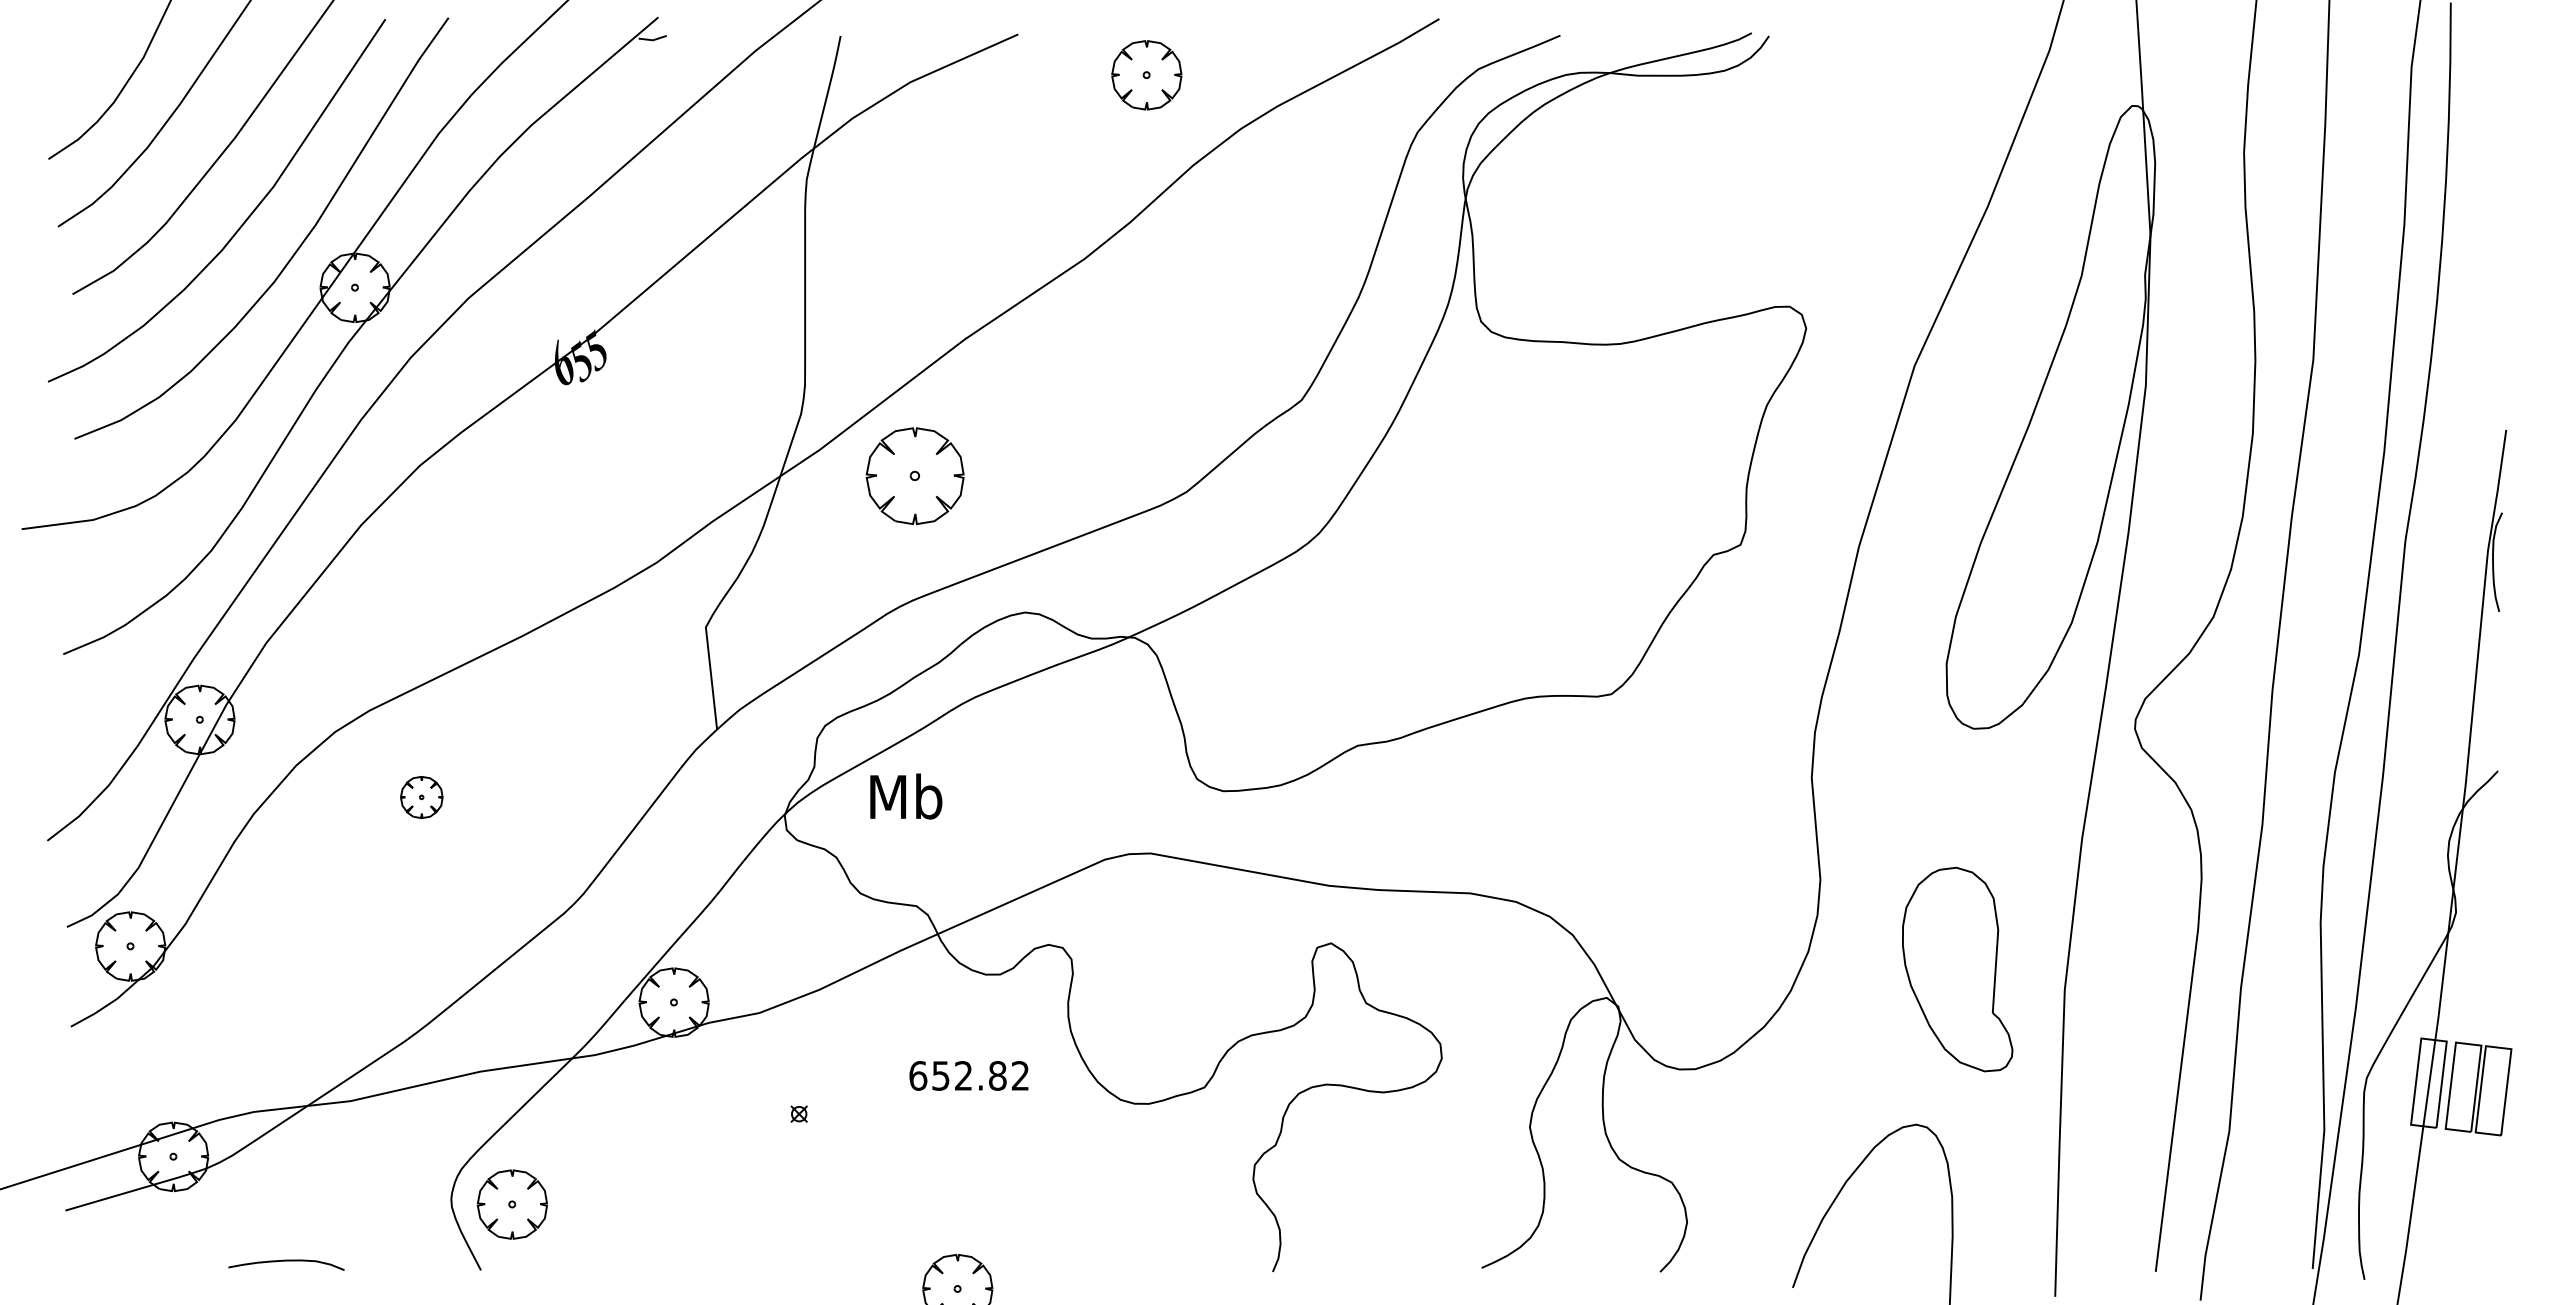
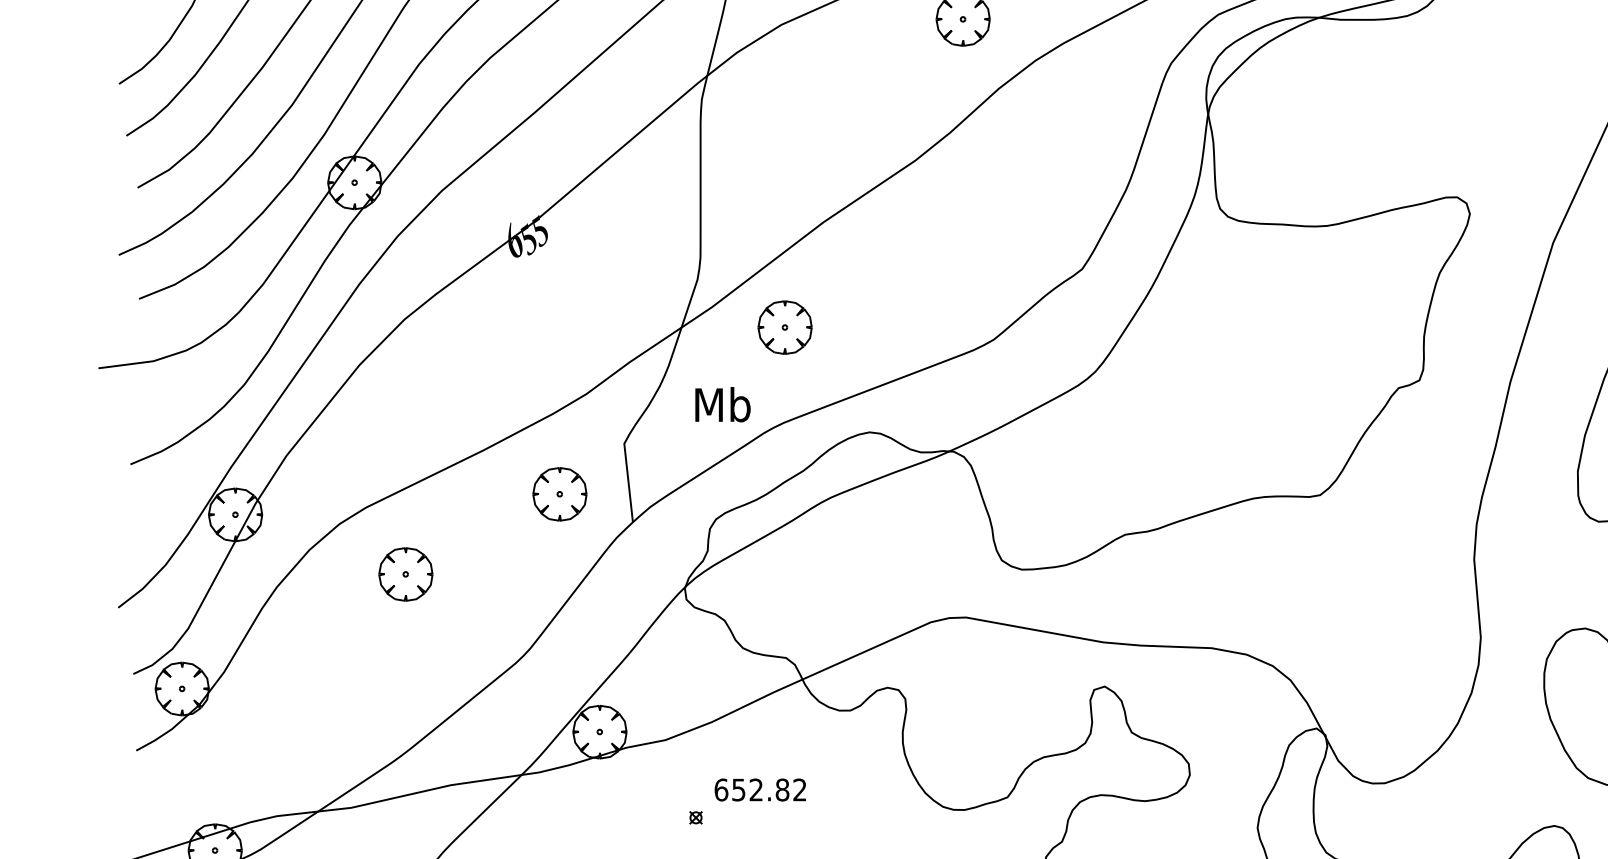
part: (914, 476) -> (784, 327), size x0.71
part: (621, 693) -> (559, 494), added
text: (906, 796) -> (723, 404), moved
part: (421, 797) -> (405, 574), size x1.67
text: (968, 1075) -> (760, 789), moved

